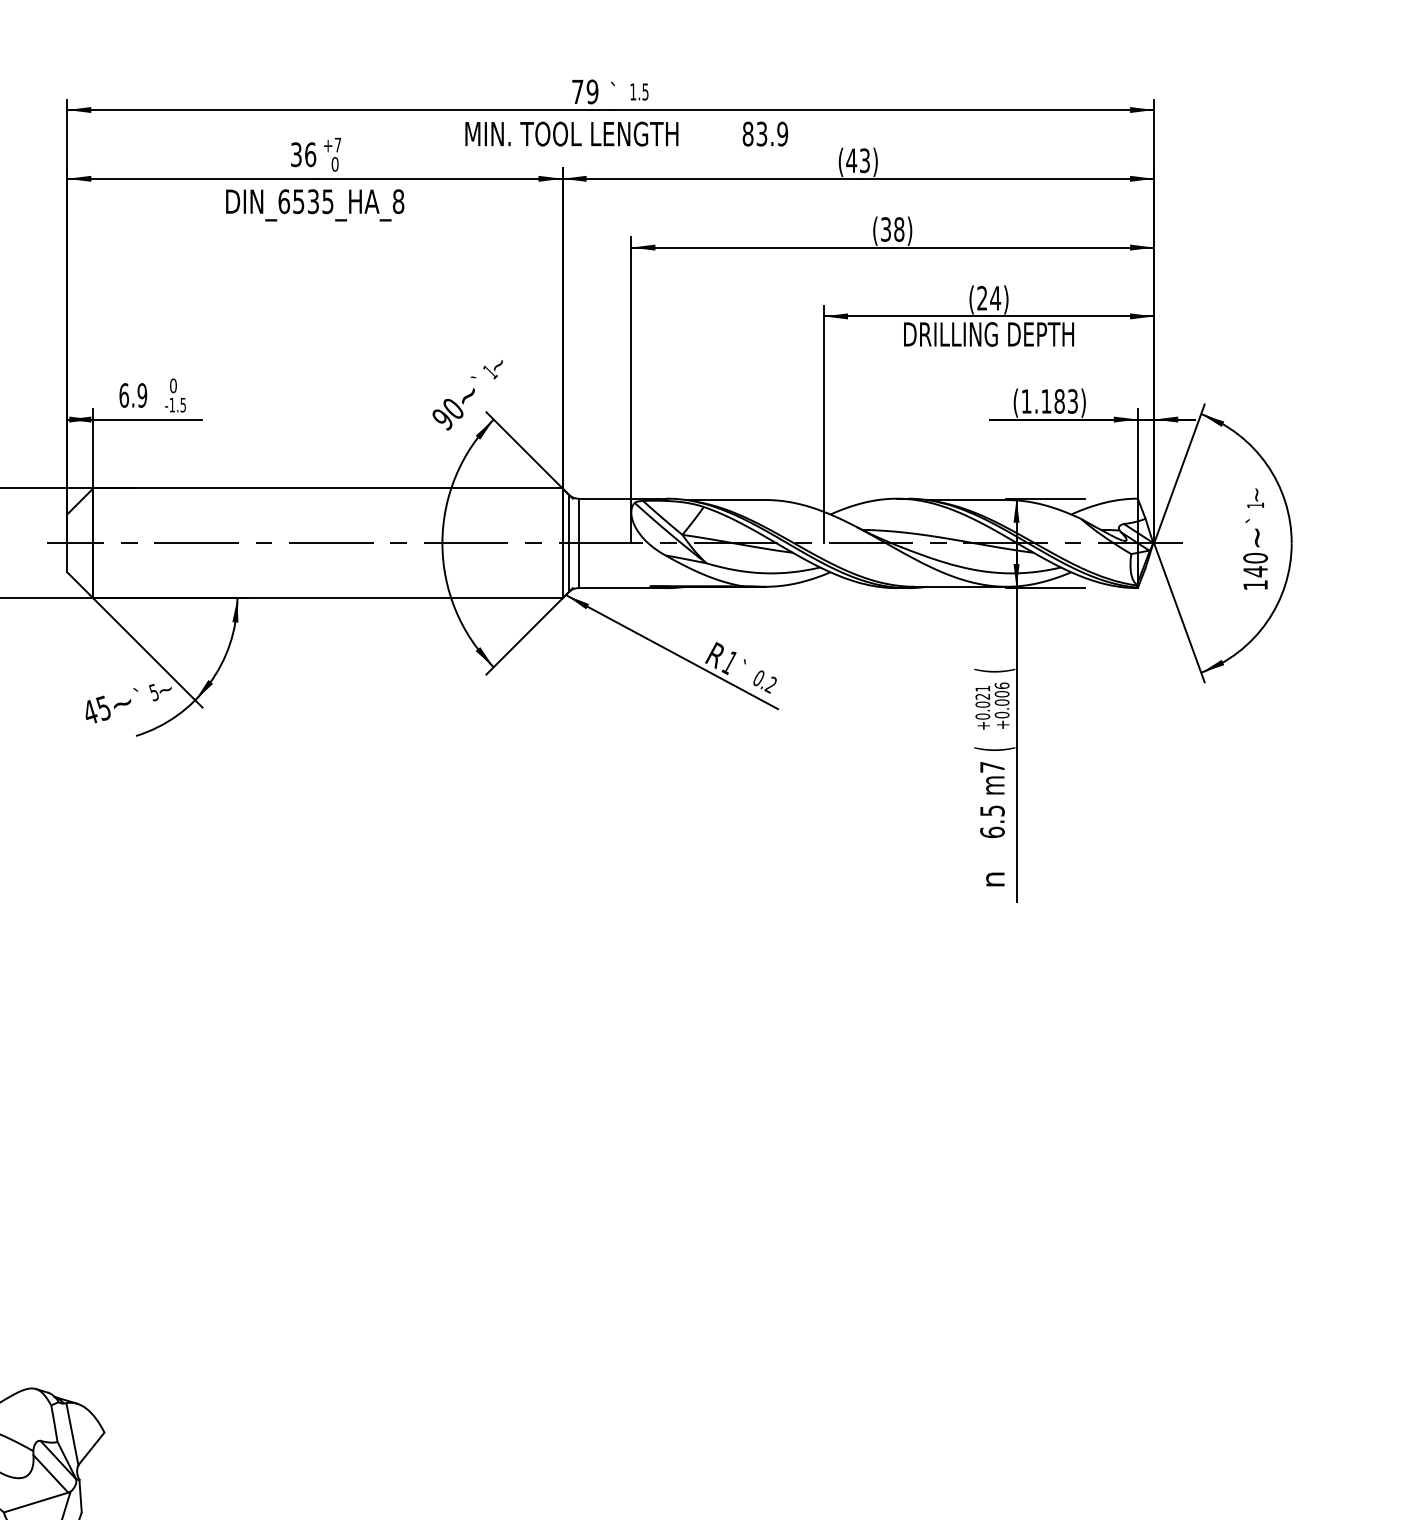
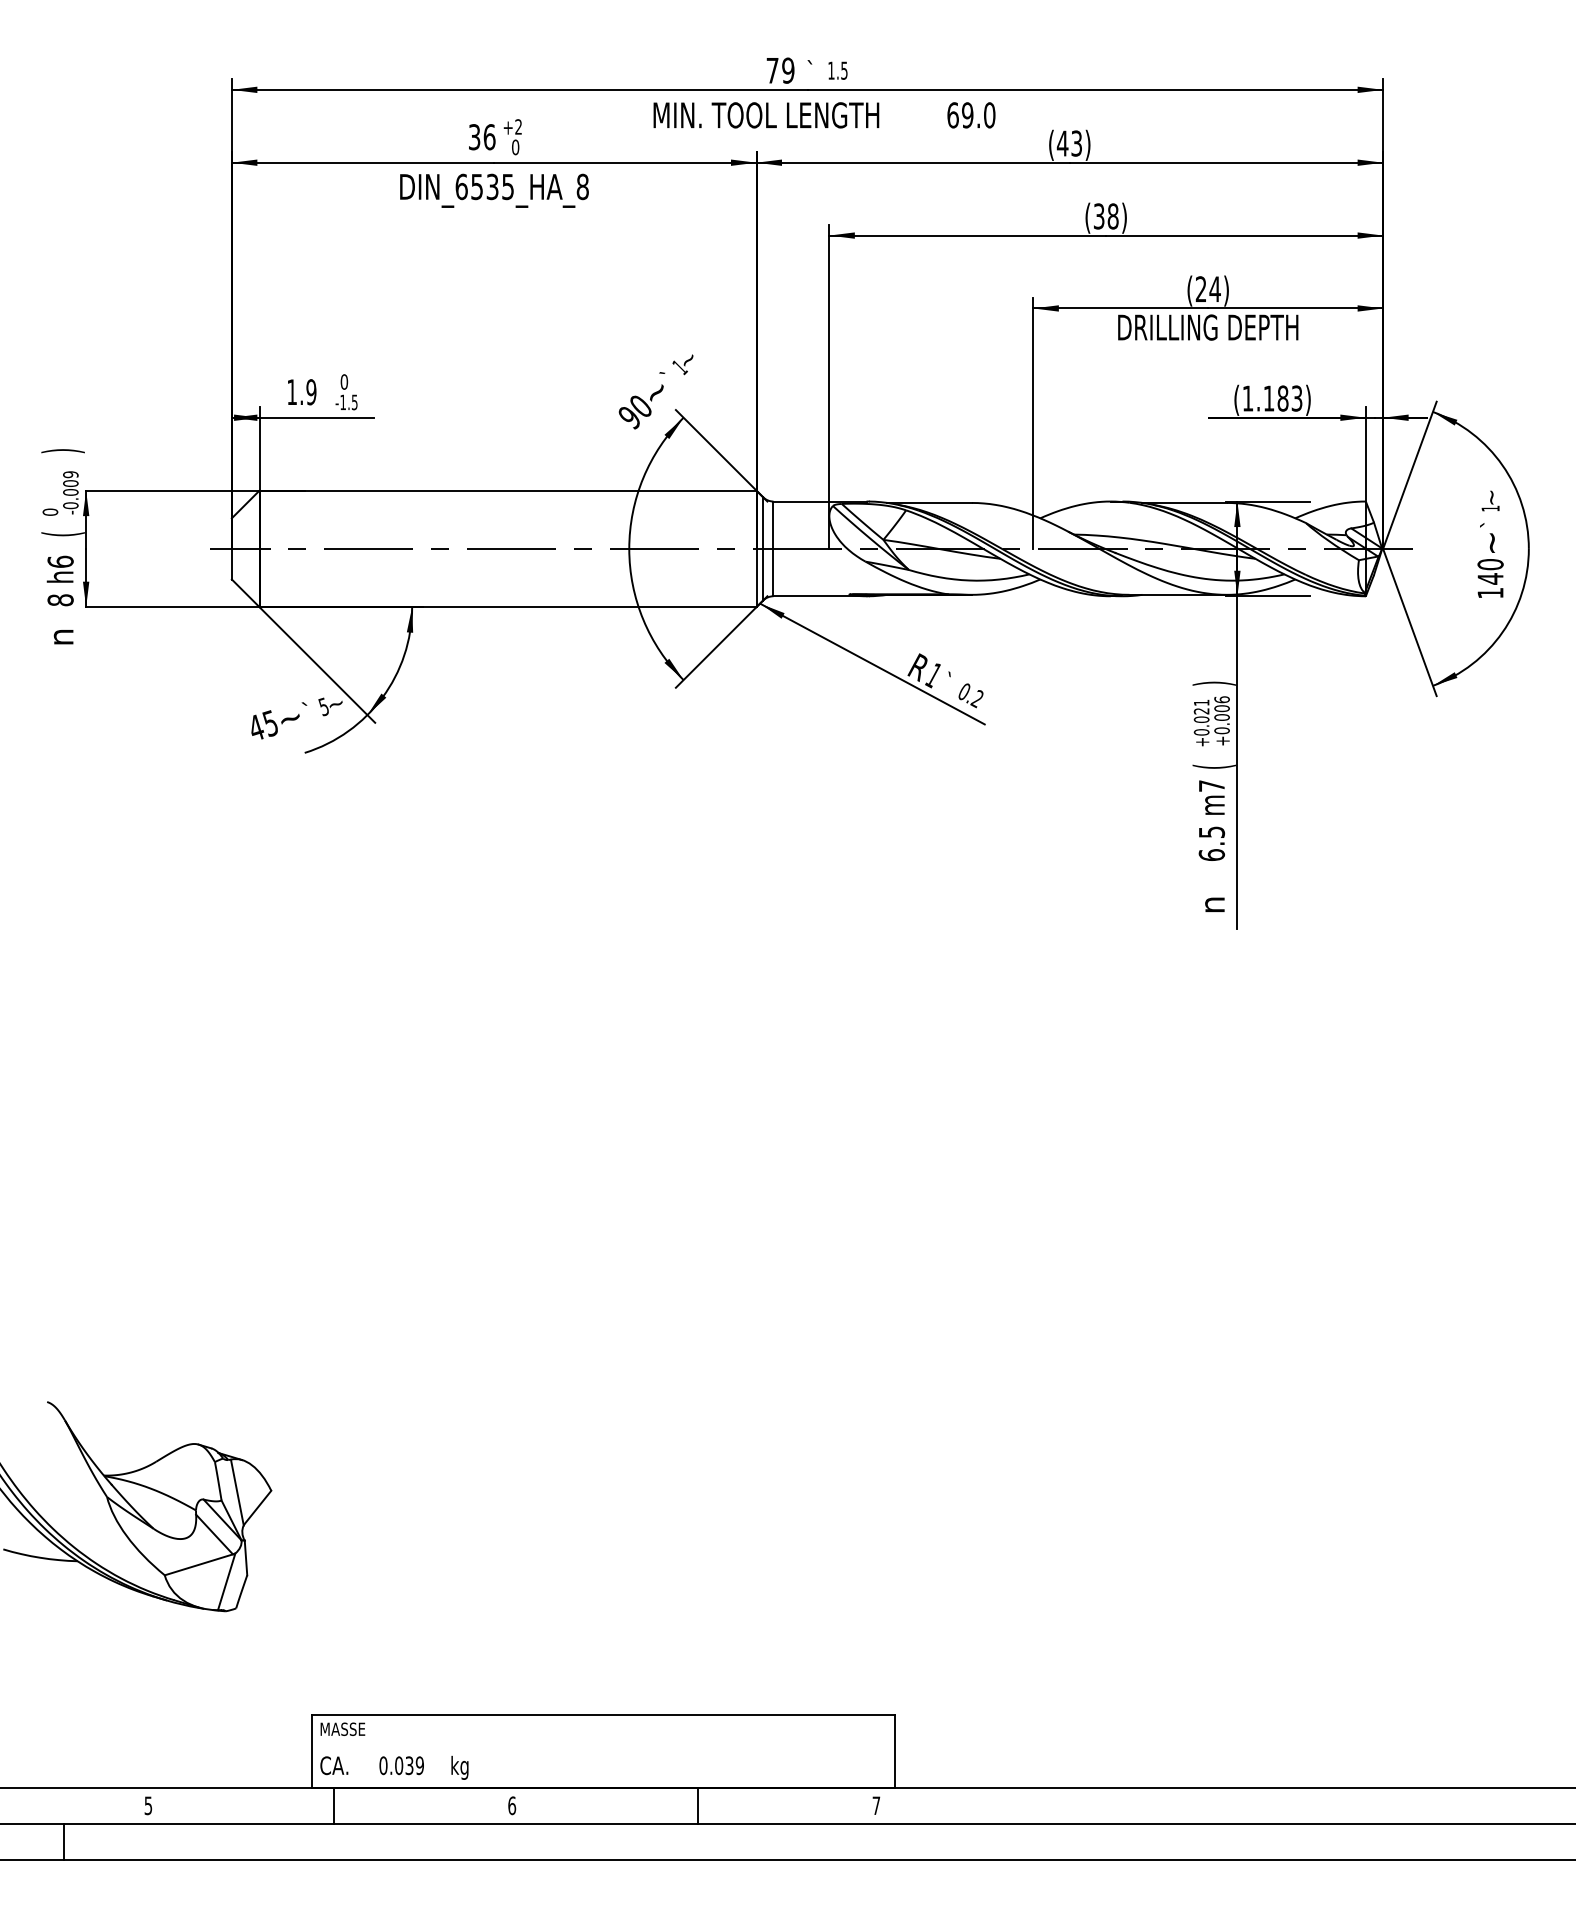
text: (765, 134) -> (971, 115), 83.9 -> 69.0
text: (337, 144) -> (518, 126), +7 -> +2
text: (124, 395) -> (292, 392), 6.9 -> 1.9
text: (993, 670) -> (1213, 683), ( -> )

